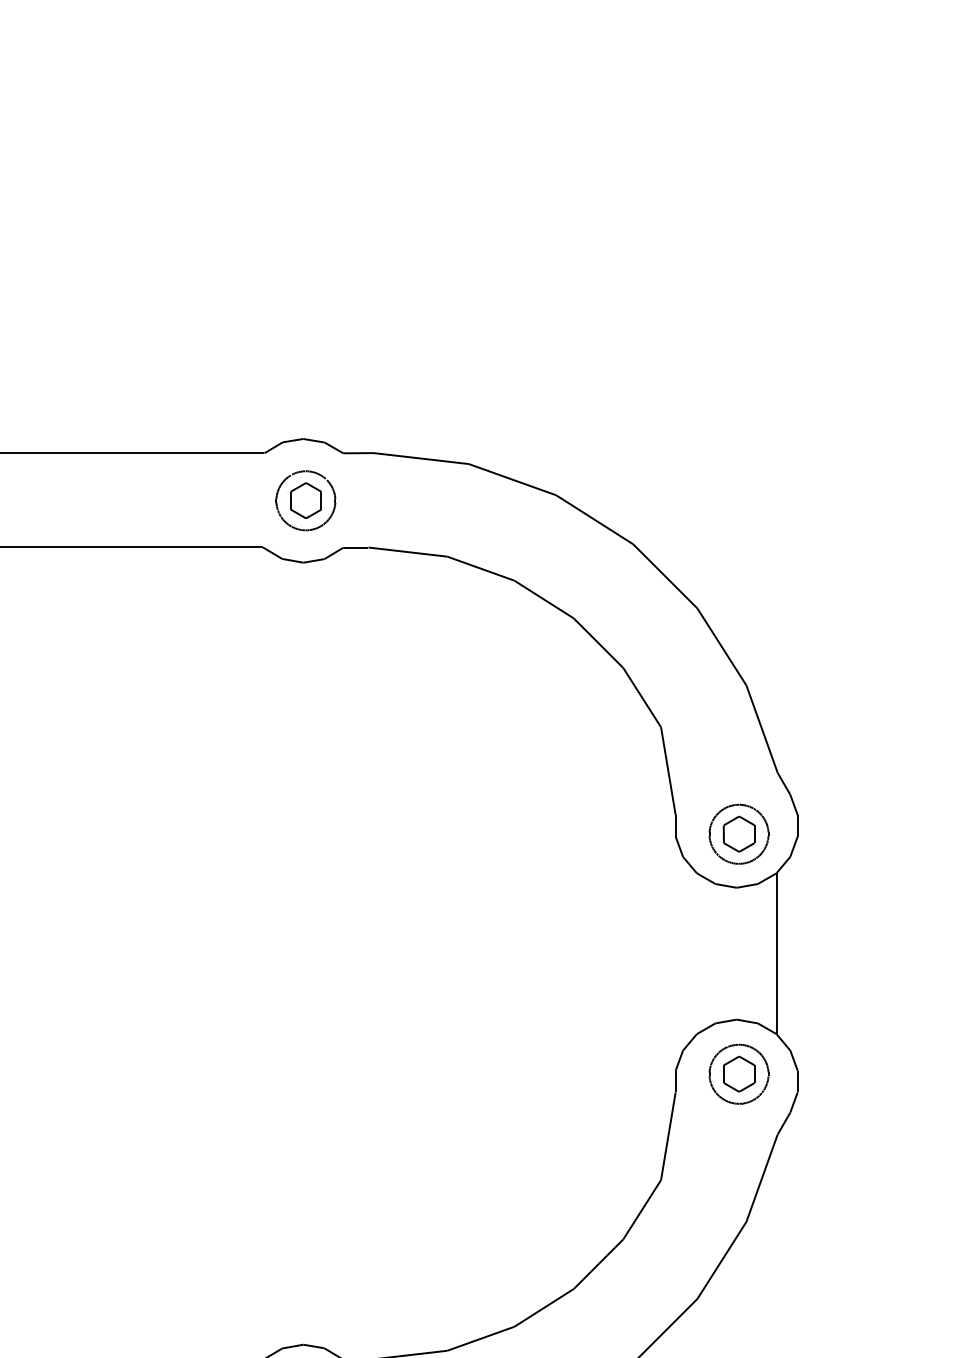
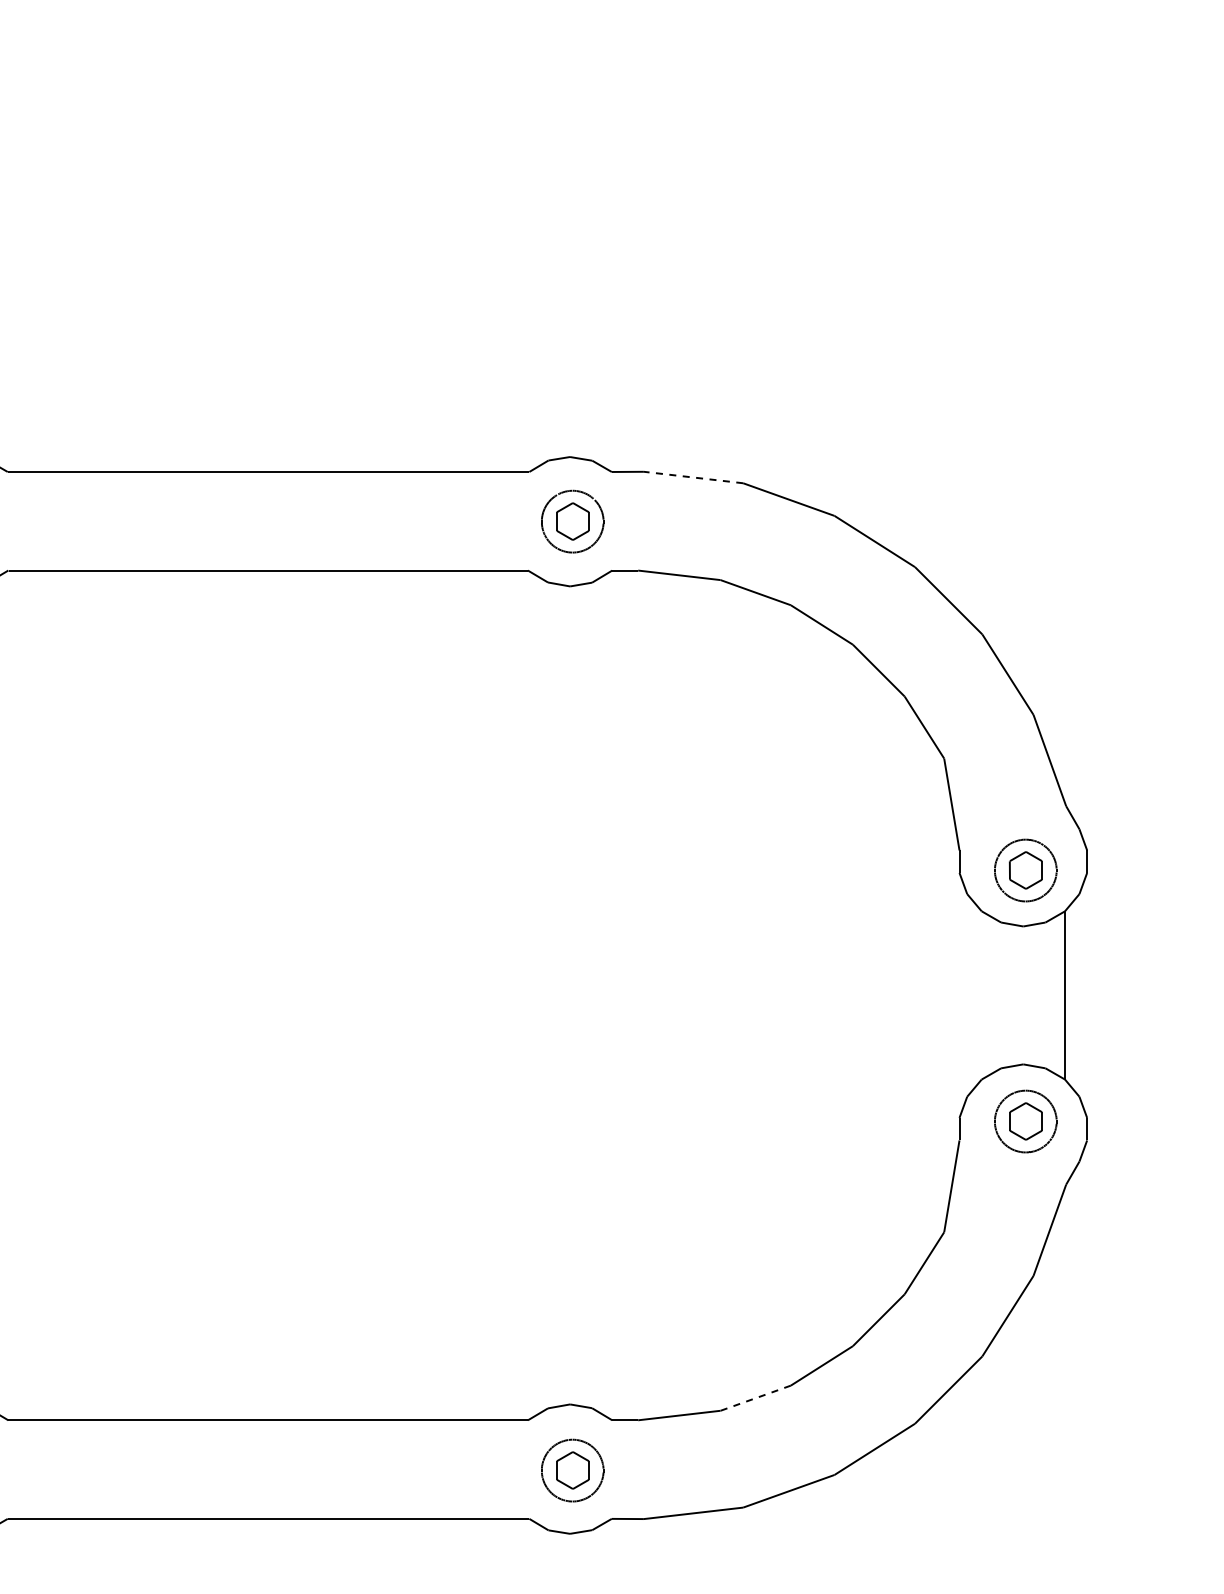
line: (421, 458) -> (693, 477), solid -> dashed
line: (480, 1339) -> (755, 1398), solid -> dashed

